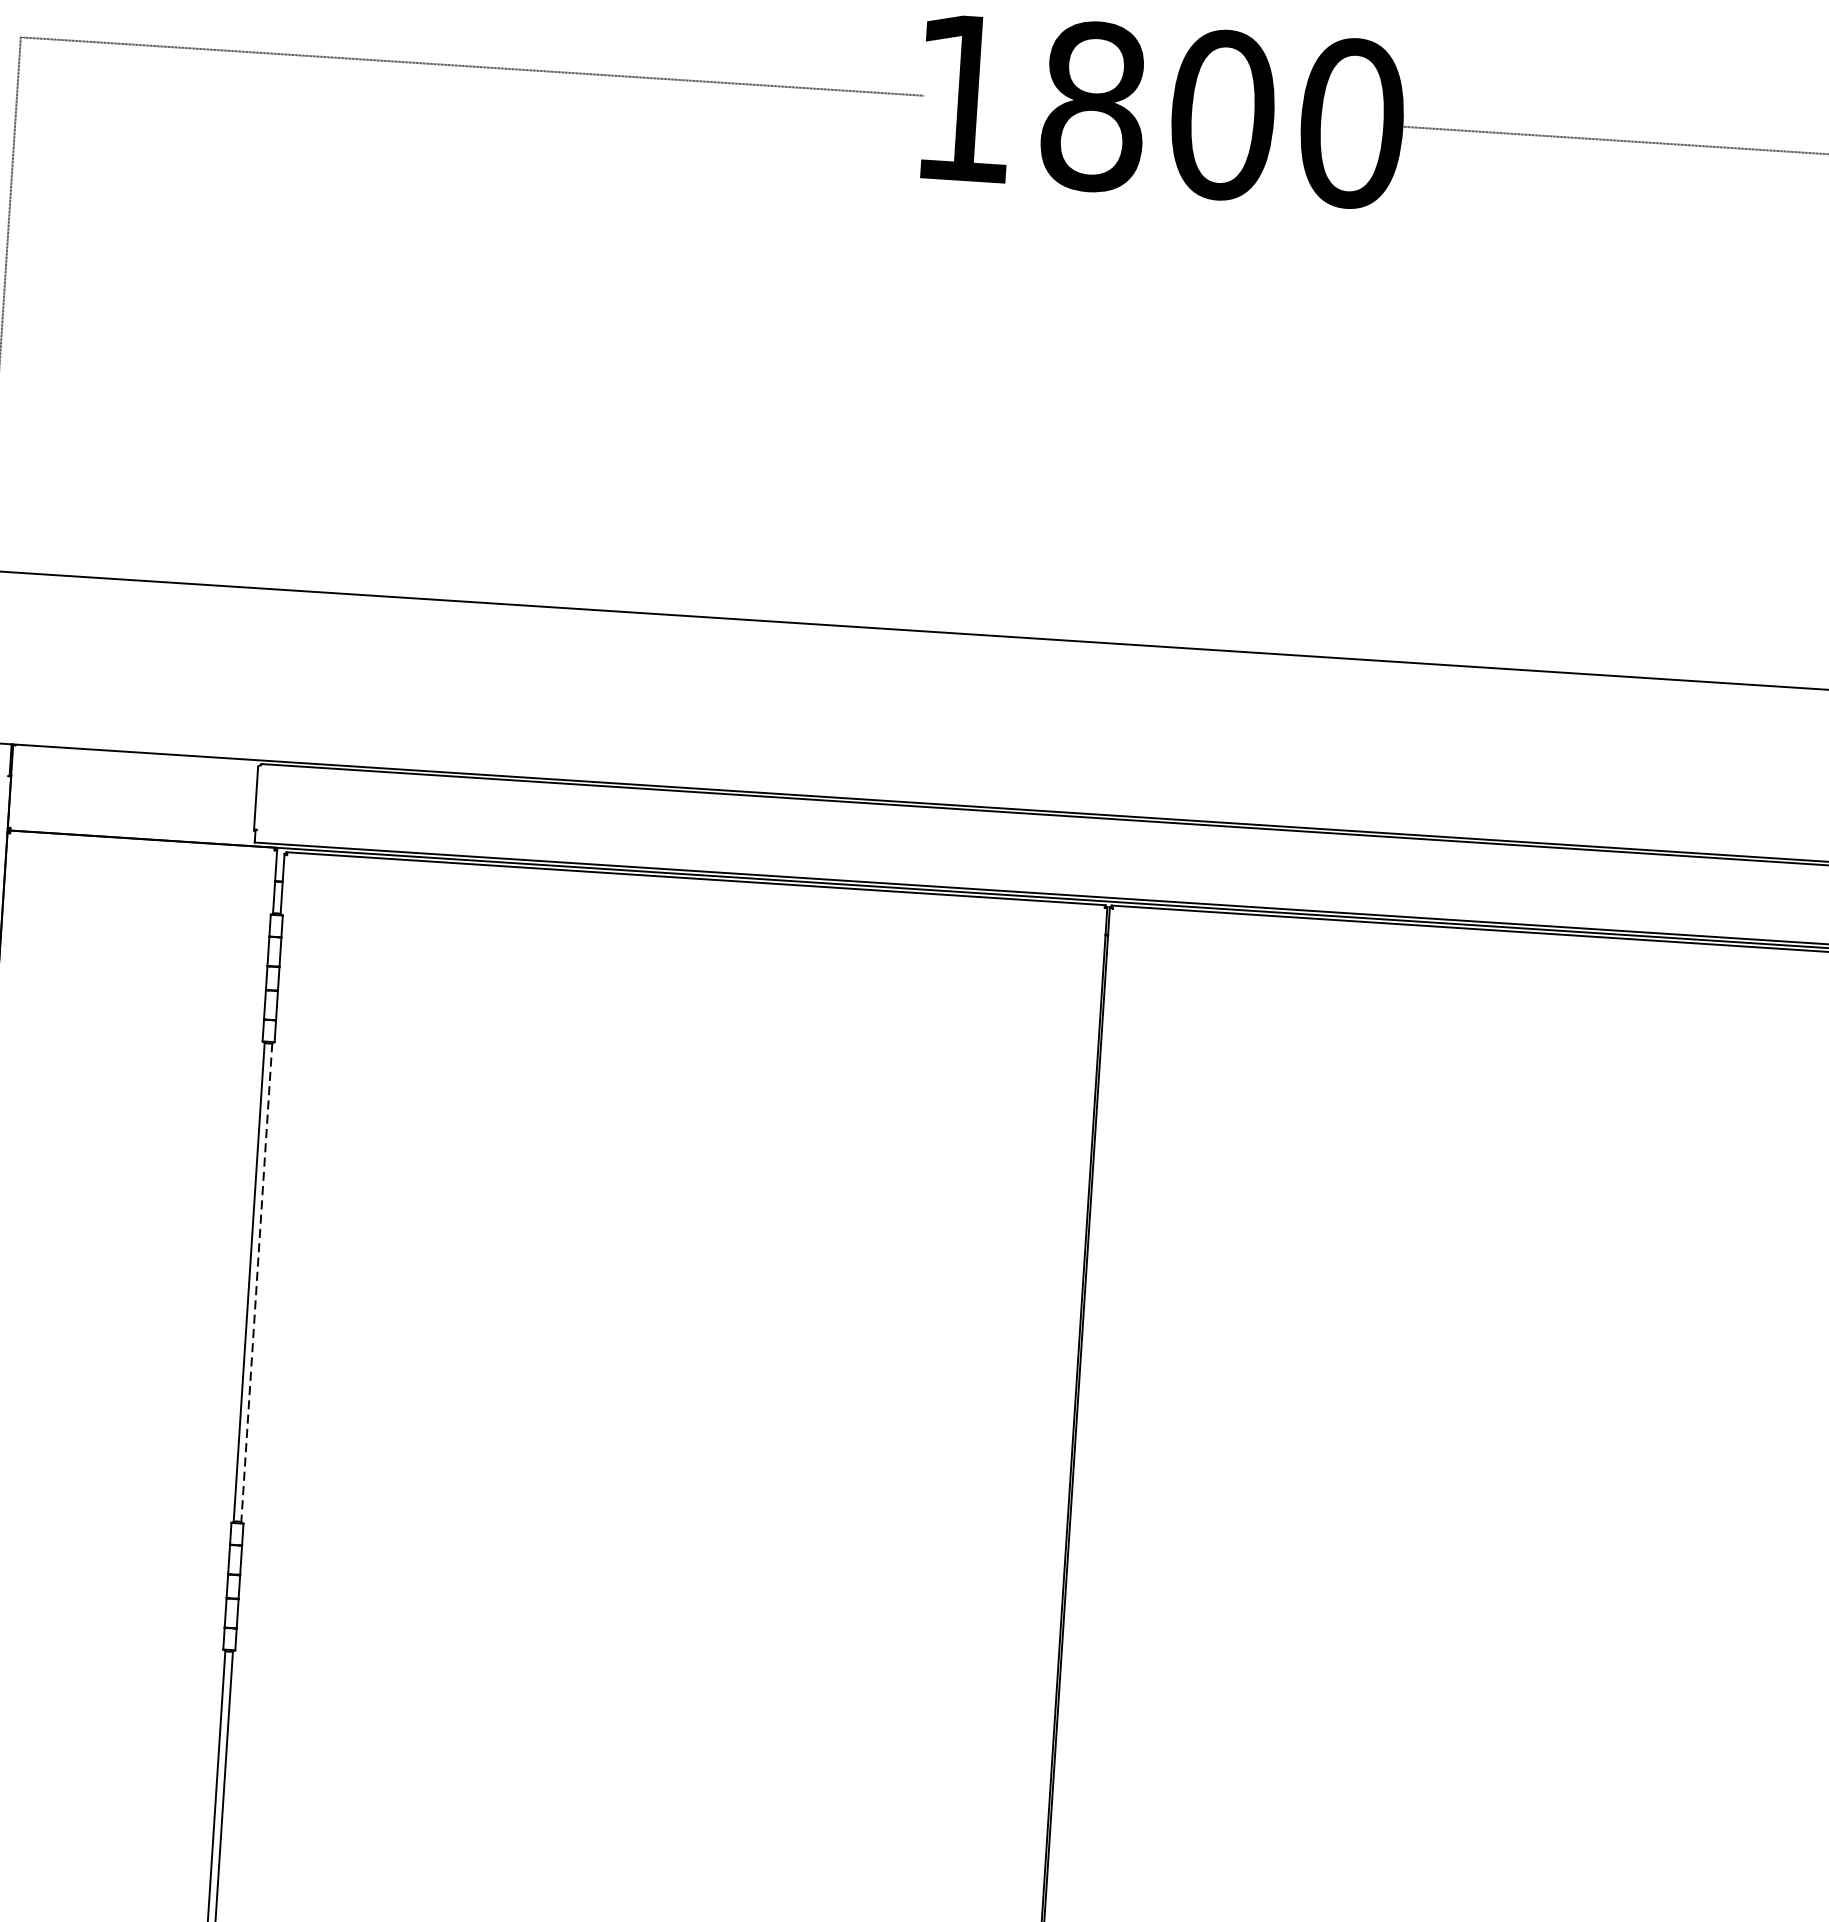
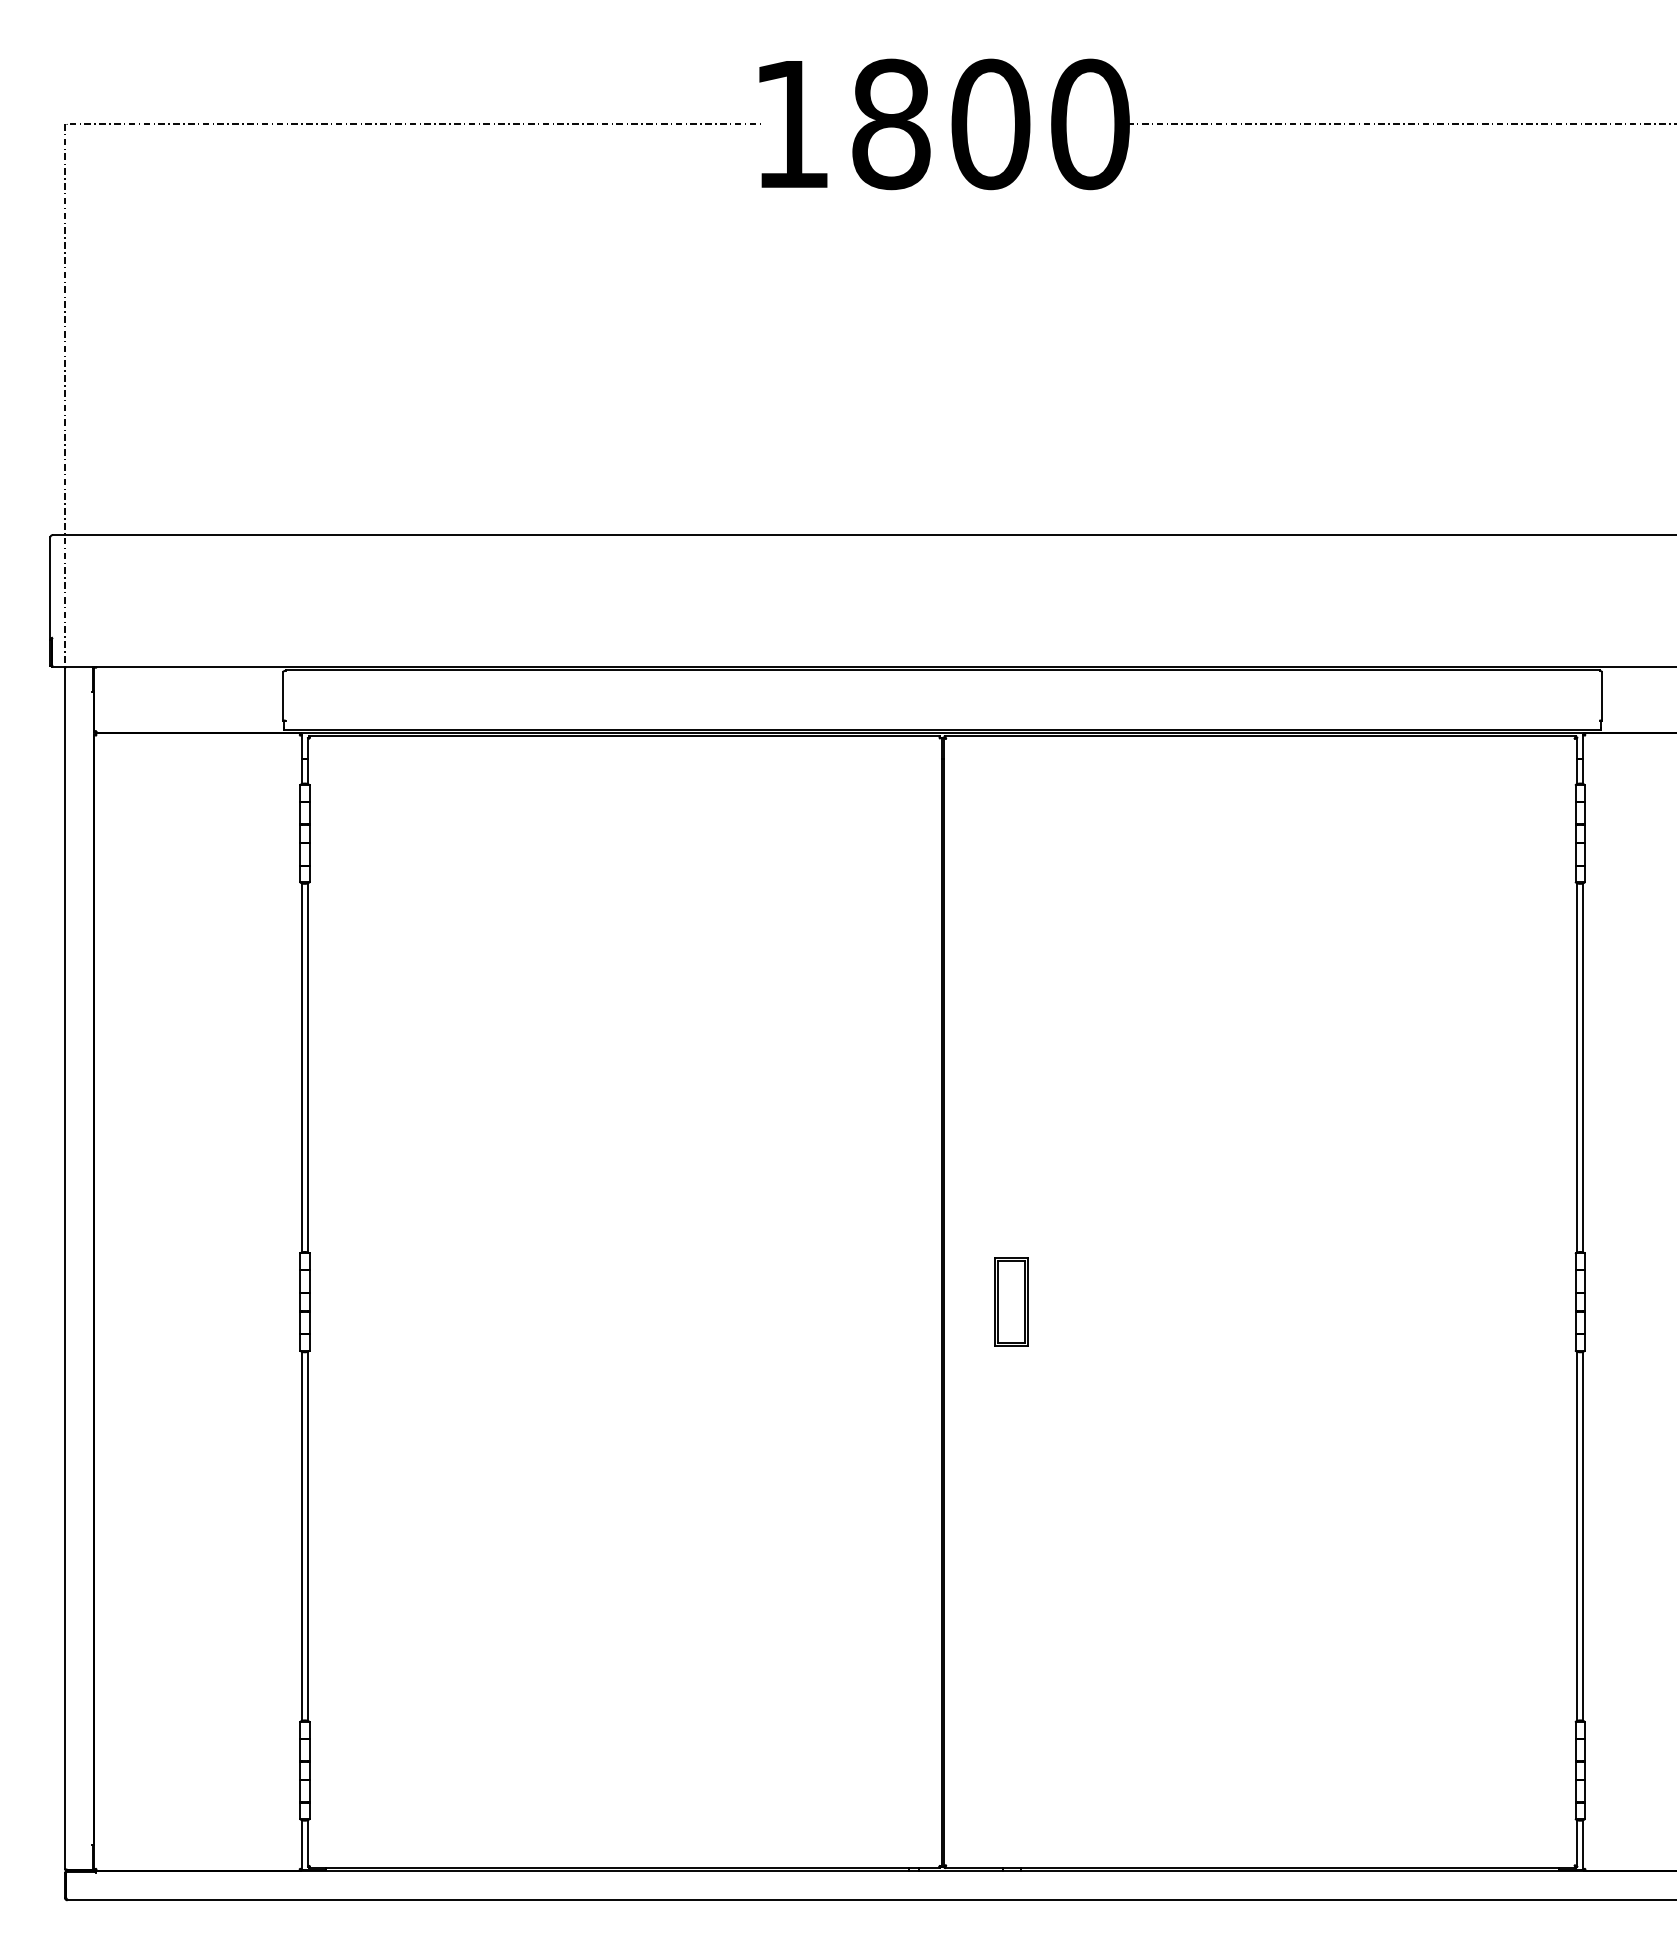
line: (256, 1282) -> (307, 1067), dashed -> solid
part: (1150, 1645) -> (1011, 1301), added

